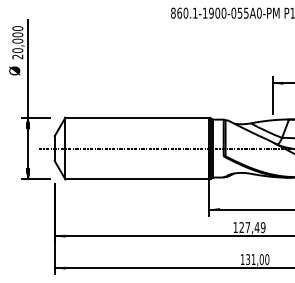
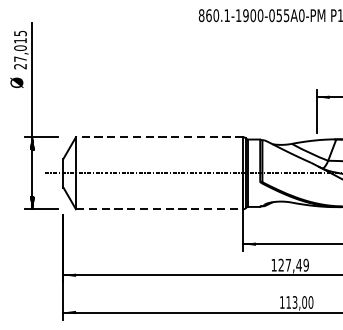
text: (17, 39) -> (20, 46), 20,000 -> 27,015
line: (137, 117) -> (159, 137), solid -> dashed
line: (137, 179) -> (159, 209), solid -> dashed
text: (250, 259) -> (291, 302), 131,00 -> 113,00

